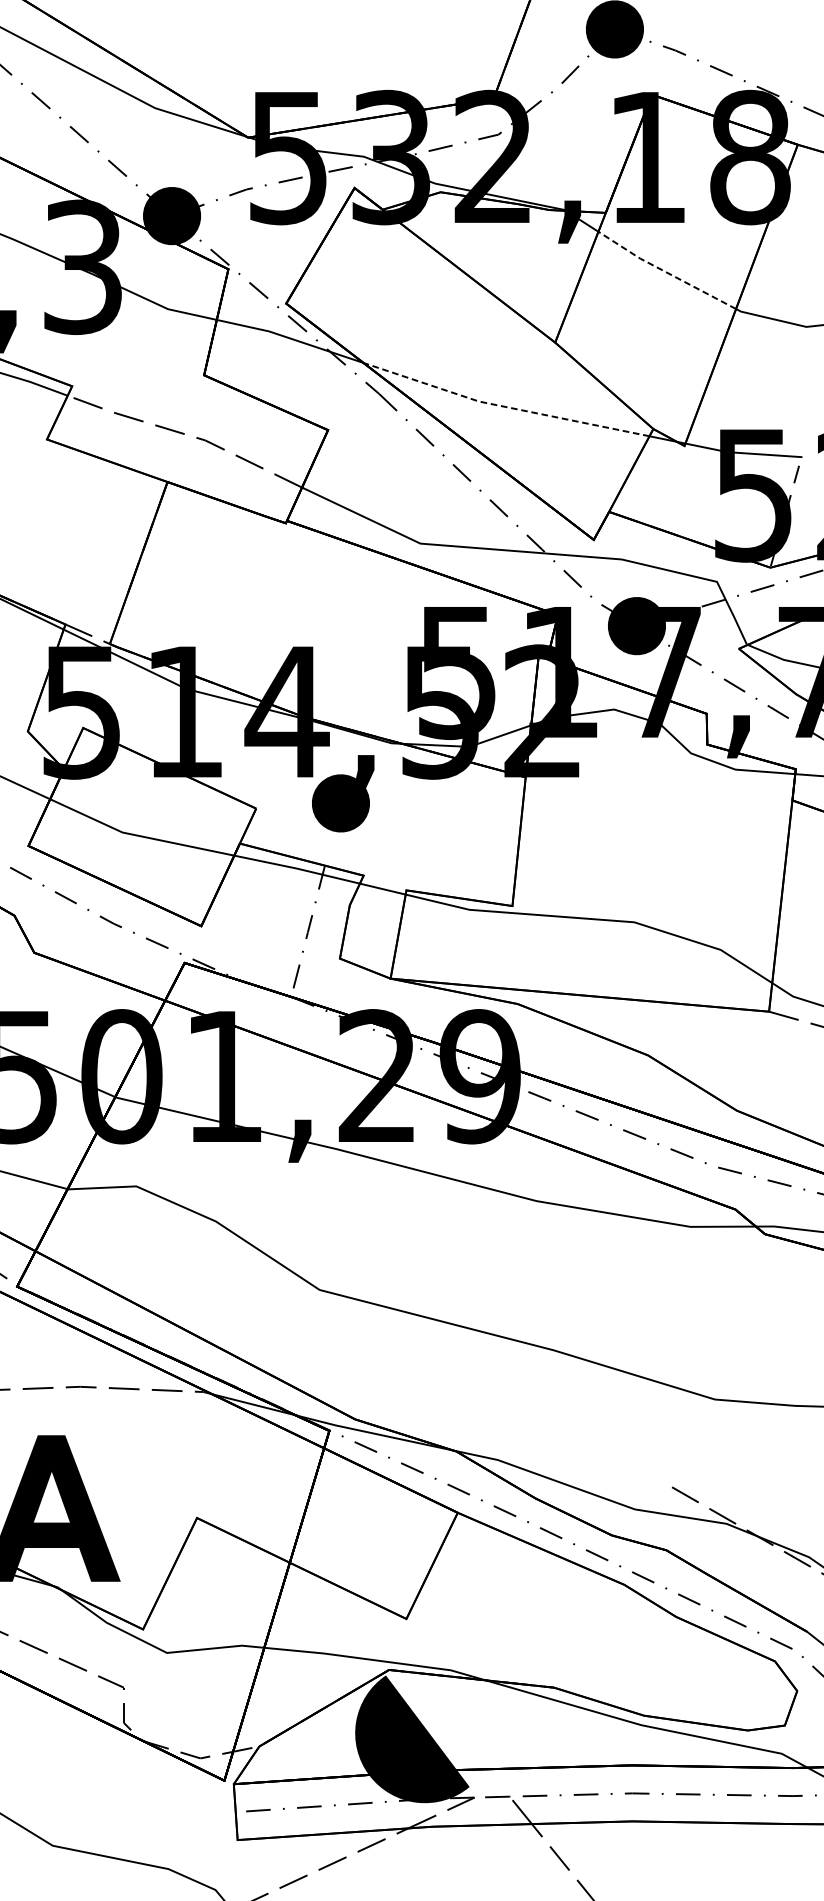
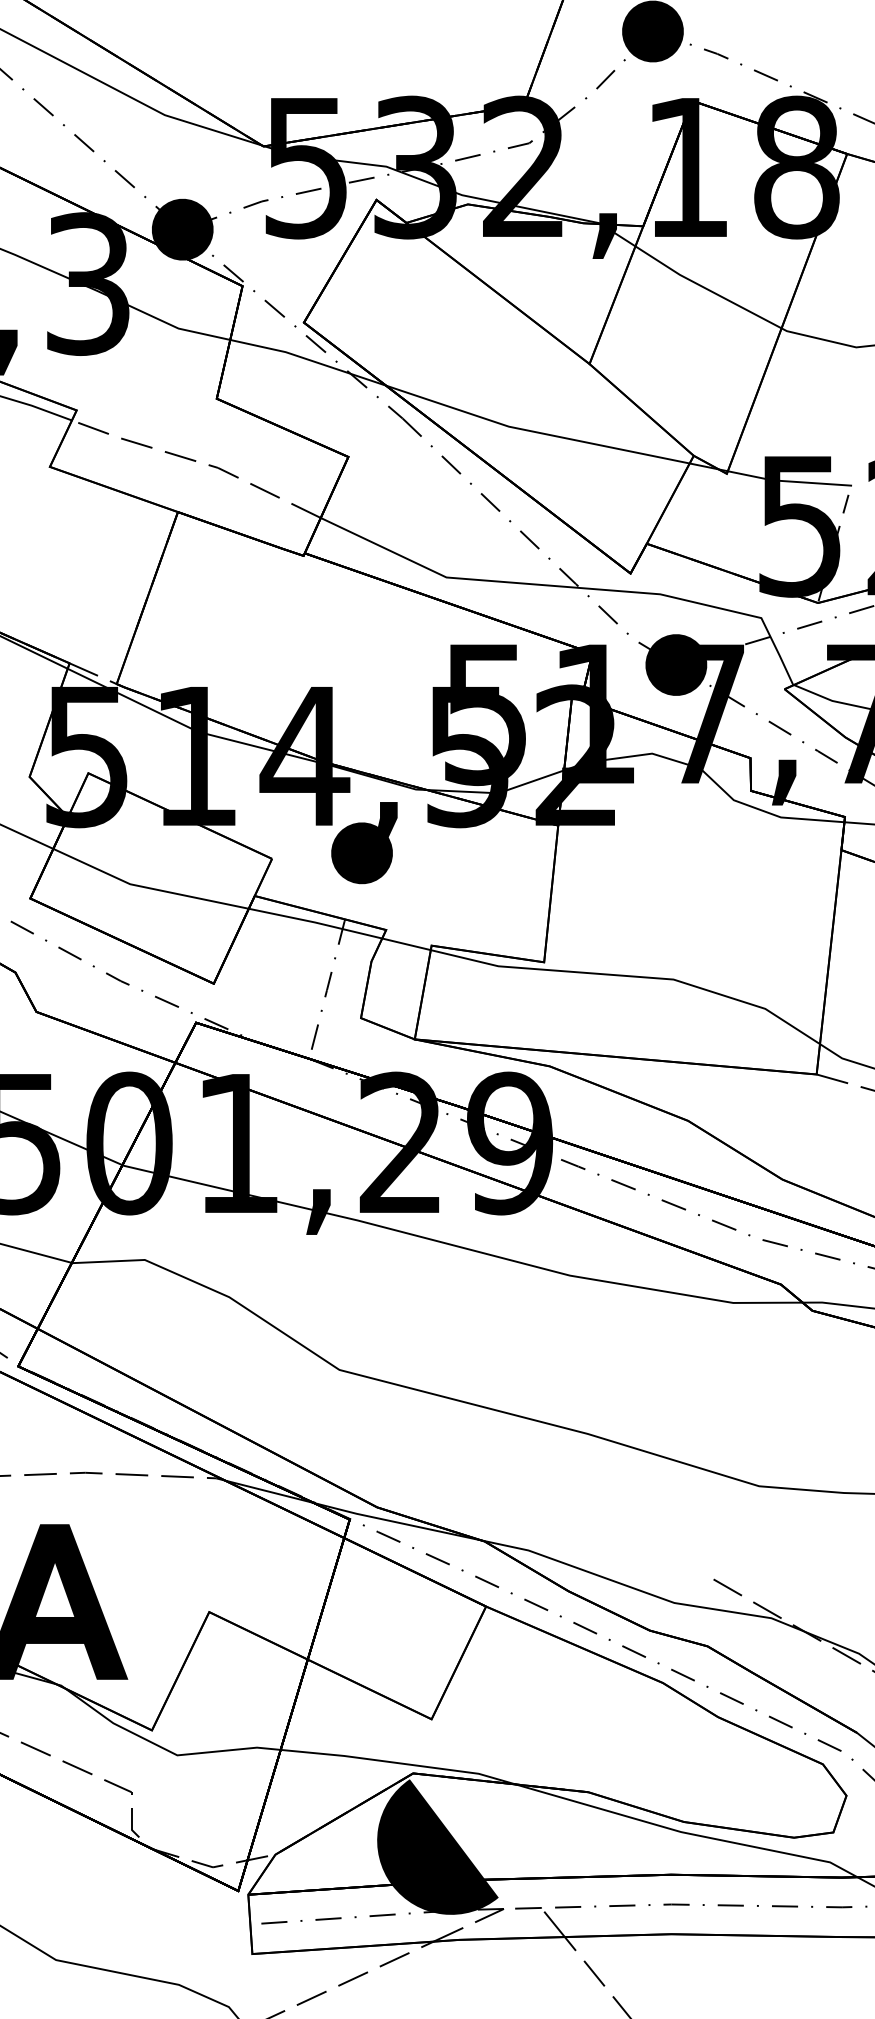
line: (665, 271) -> (706, 288), dashed -> solid
line: (504, 407) -> (535, 432), dashed -> solid

